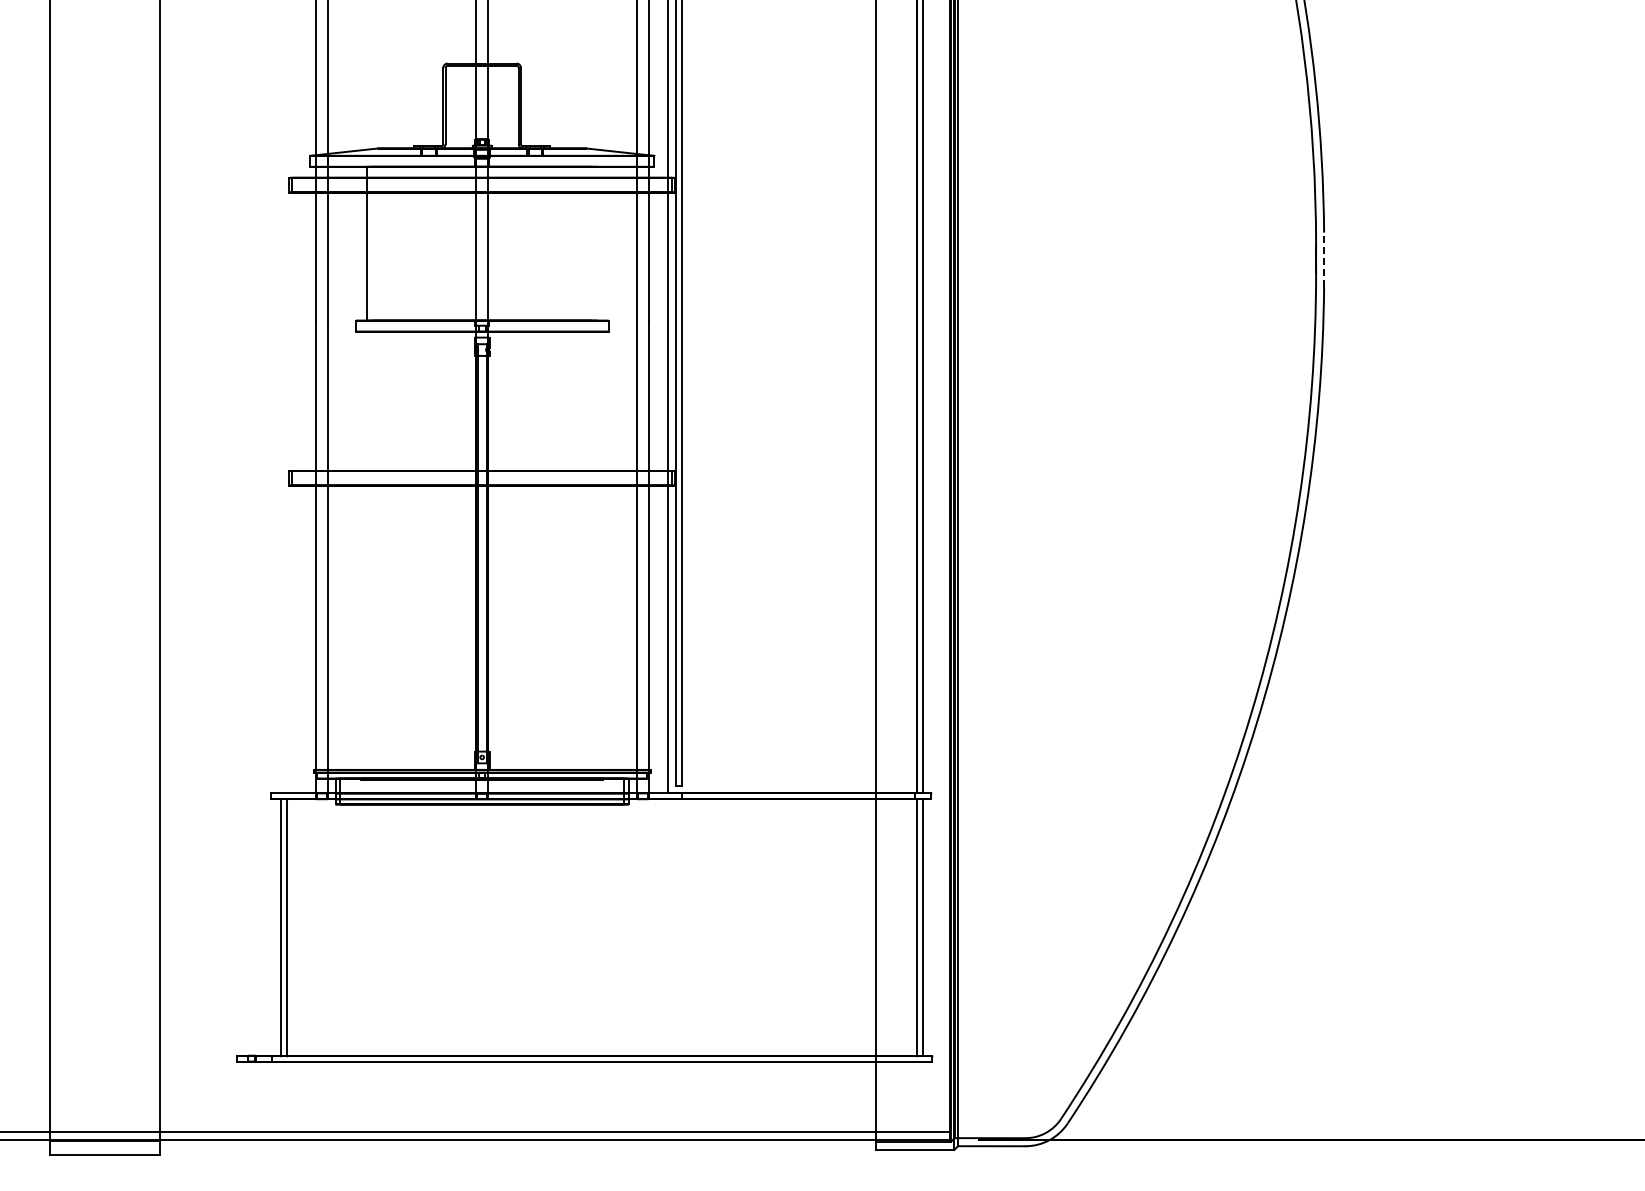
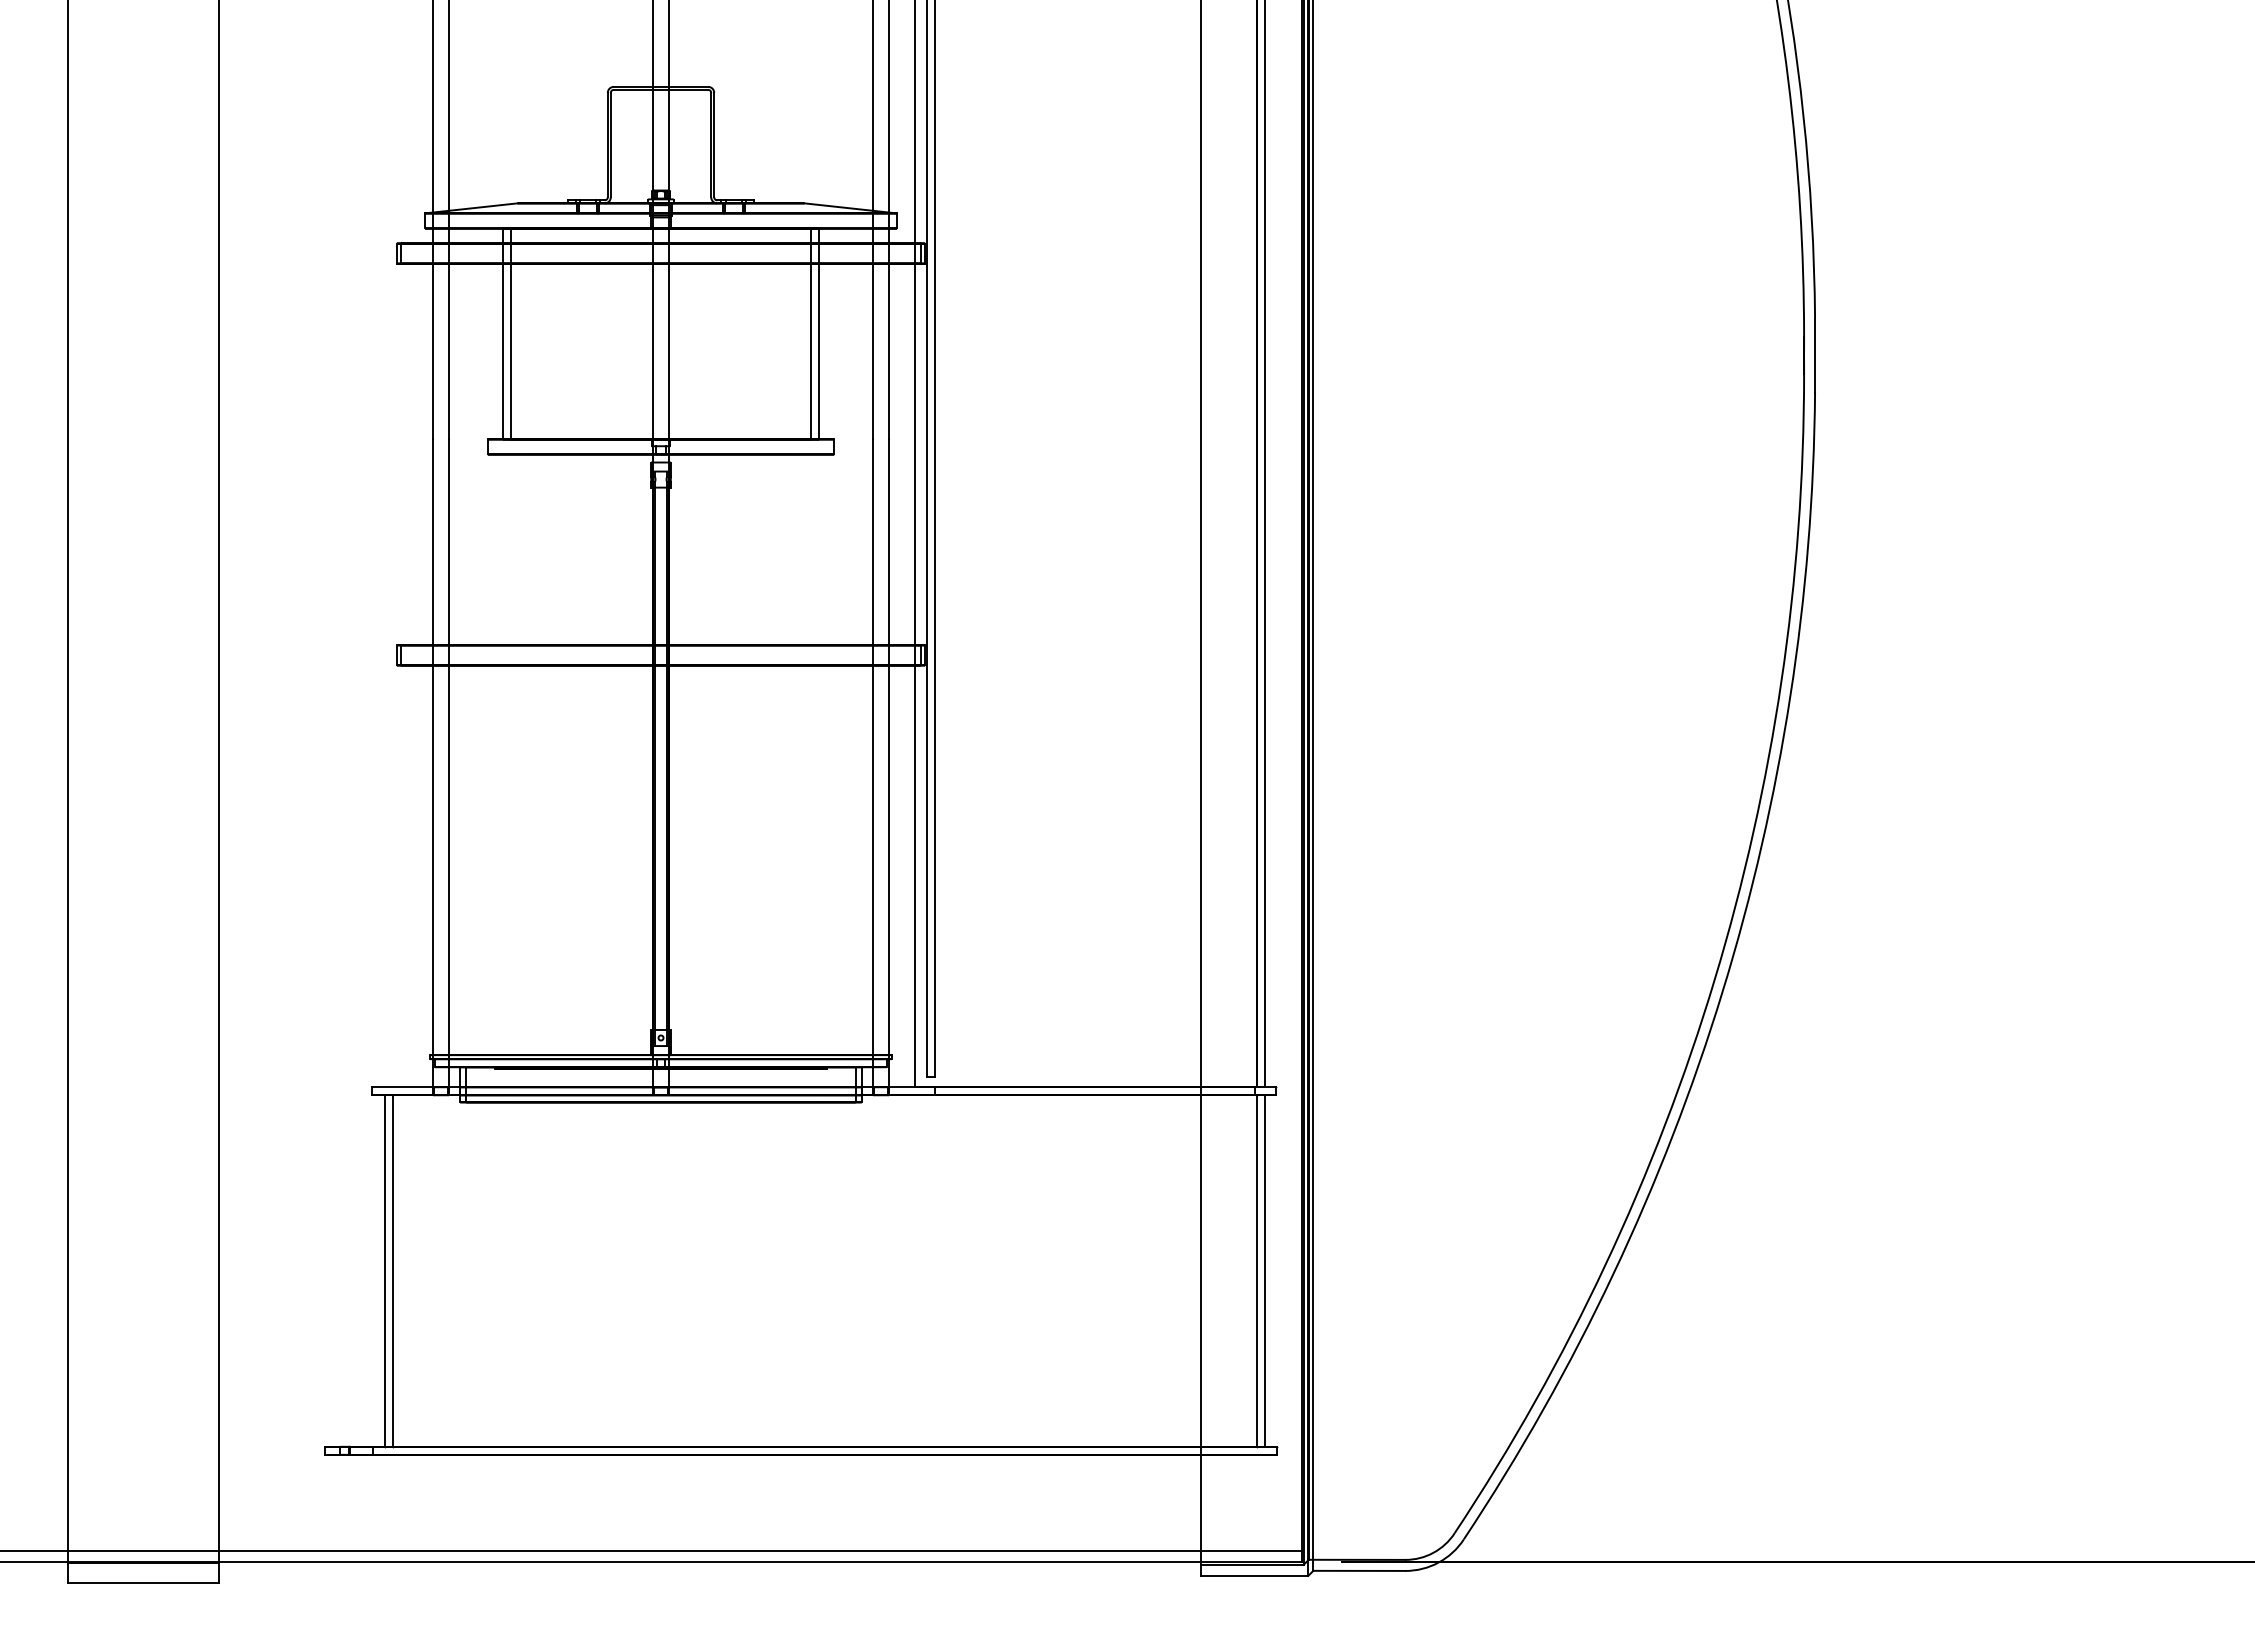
line: (372, 243) -> (510, 333), added
line: (591, 243) -> (810, 333), added
line: (597, 243) -> (819, 333), added
line: (1324, 259) -> (1815, 355), dashed -> solid

